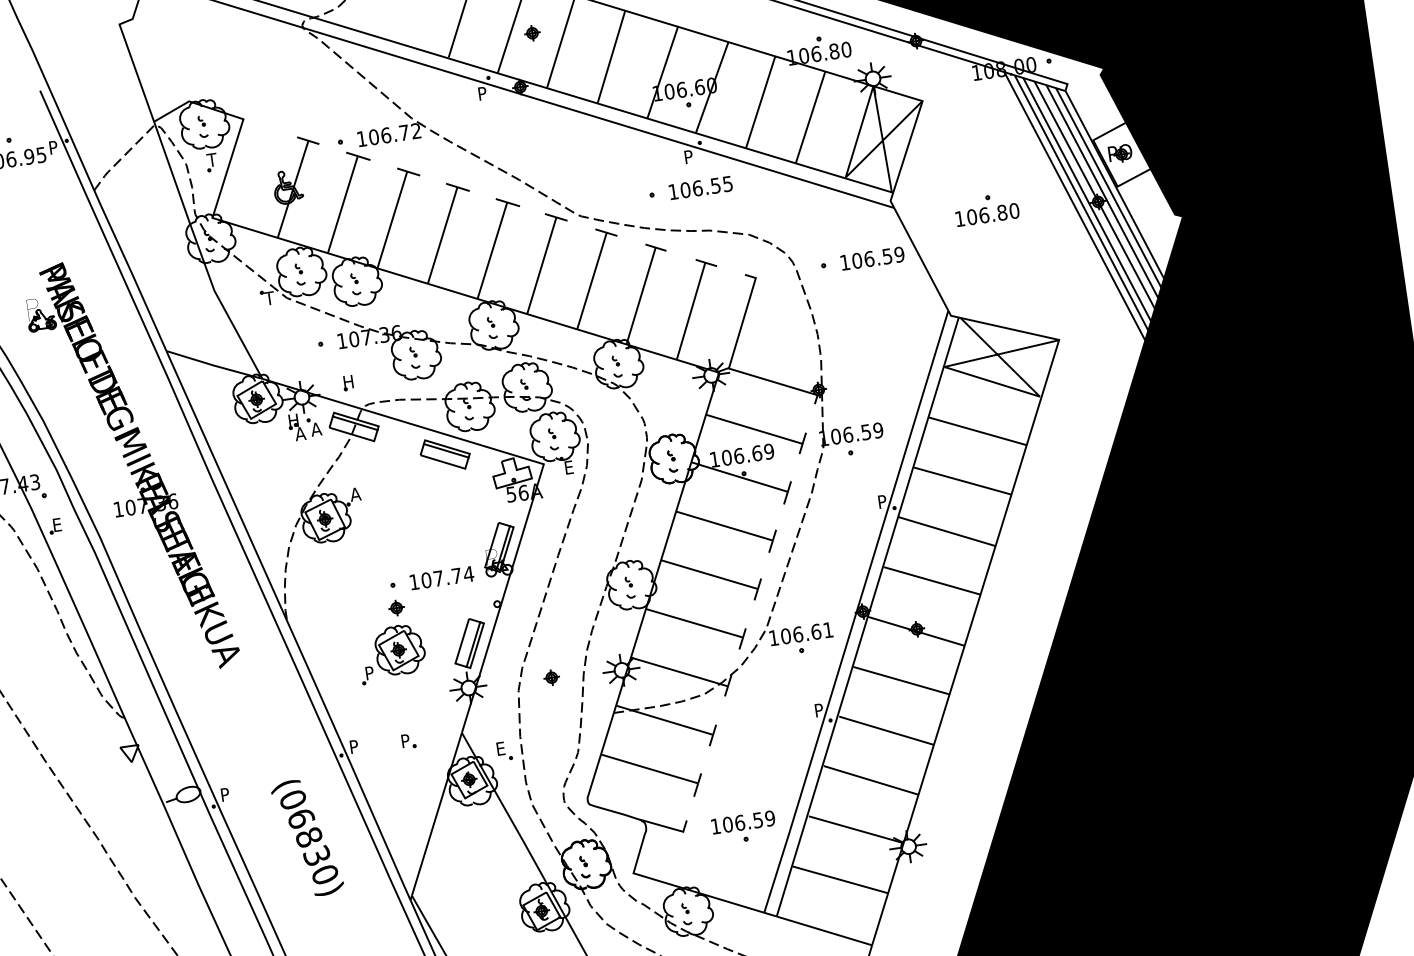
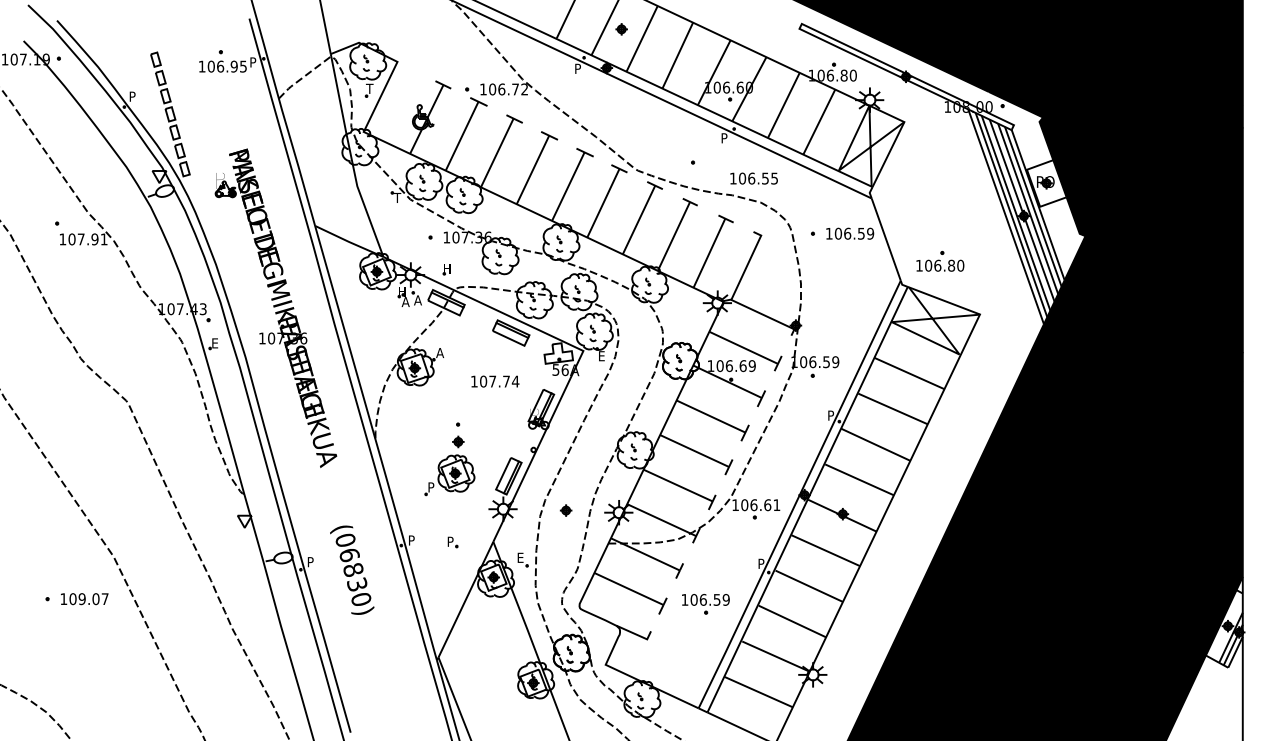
text: (700, 187) -> (753, 178), moved
part: (986, 209) -> (940, 261), moved
text: (442, 577) -> (495, 381), moved
part: (743, 828) -> (705, 604), moved
text: (307, 836) -> (352, 569), moved

